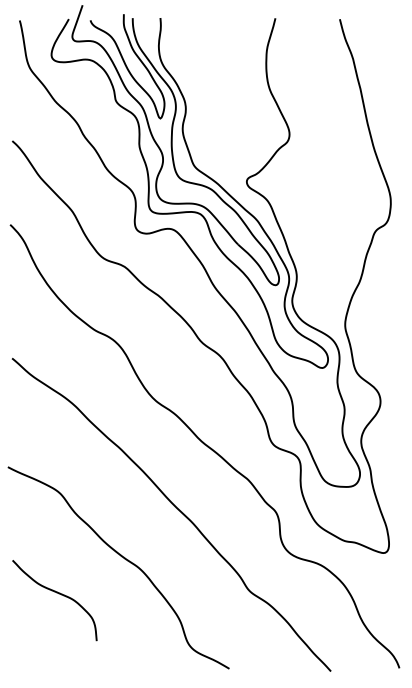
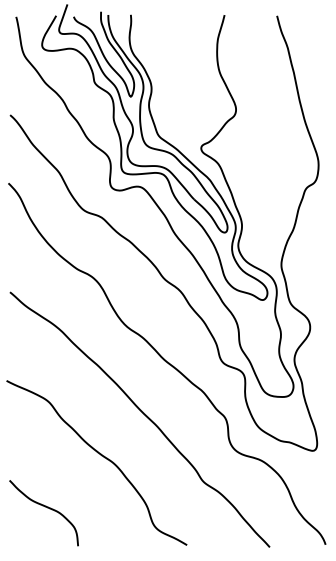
curve: (56, 593) -> (45, 507), moved

